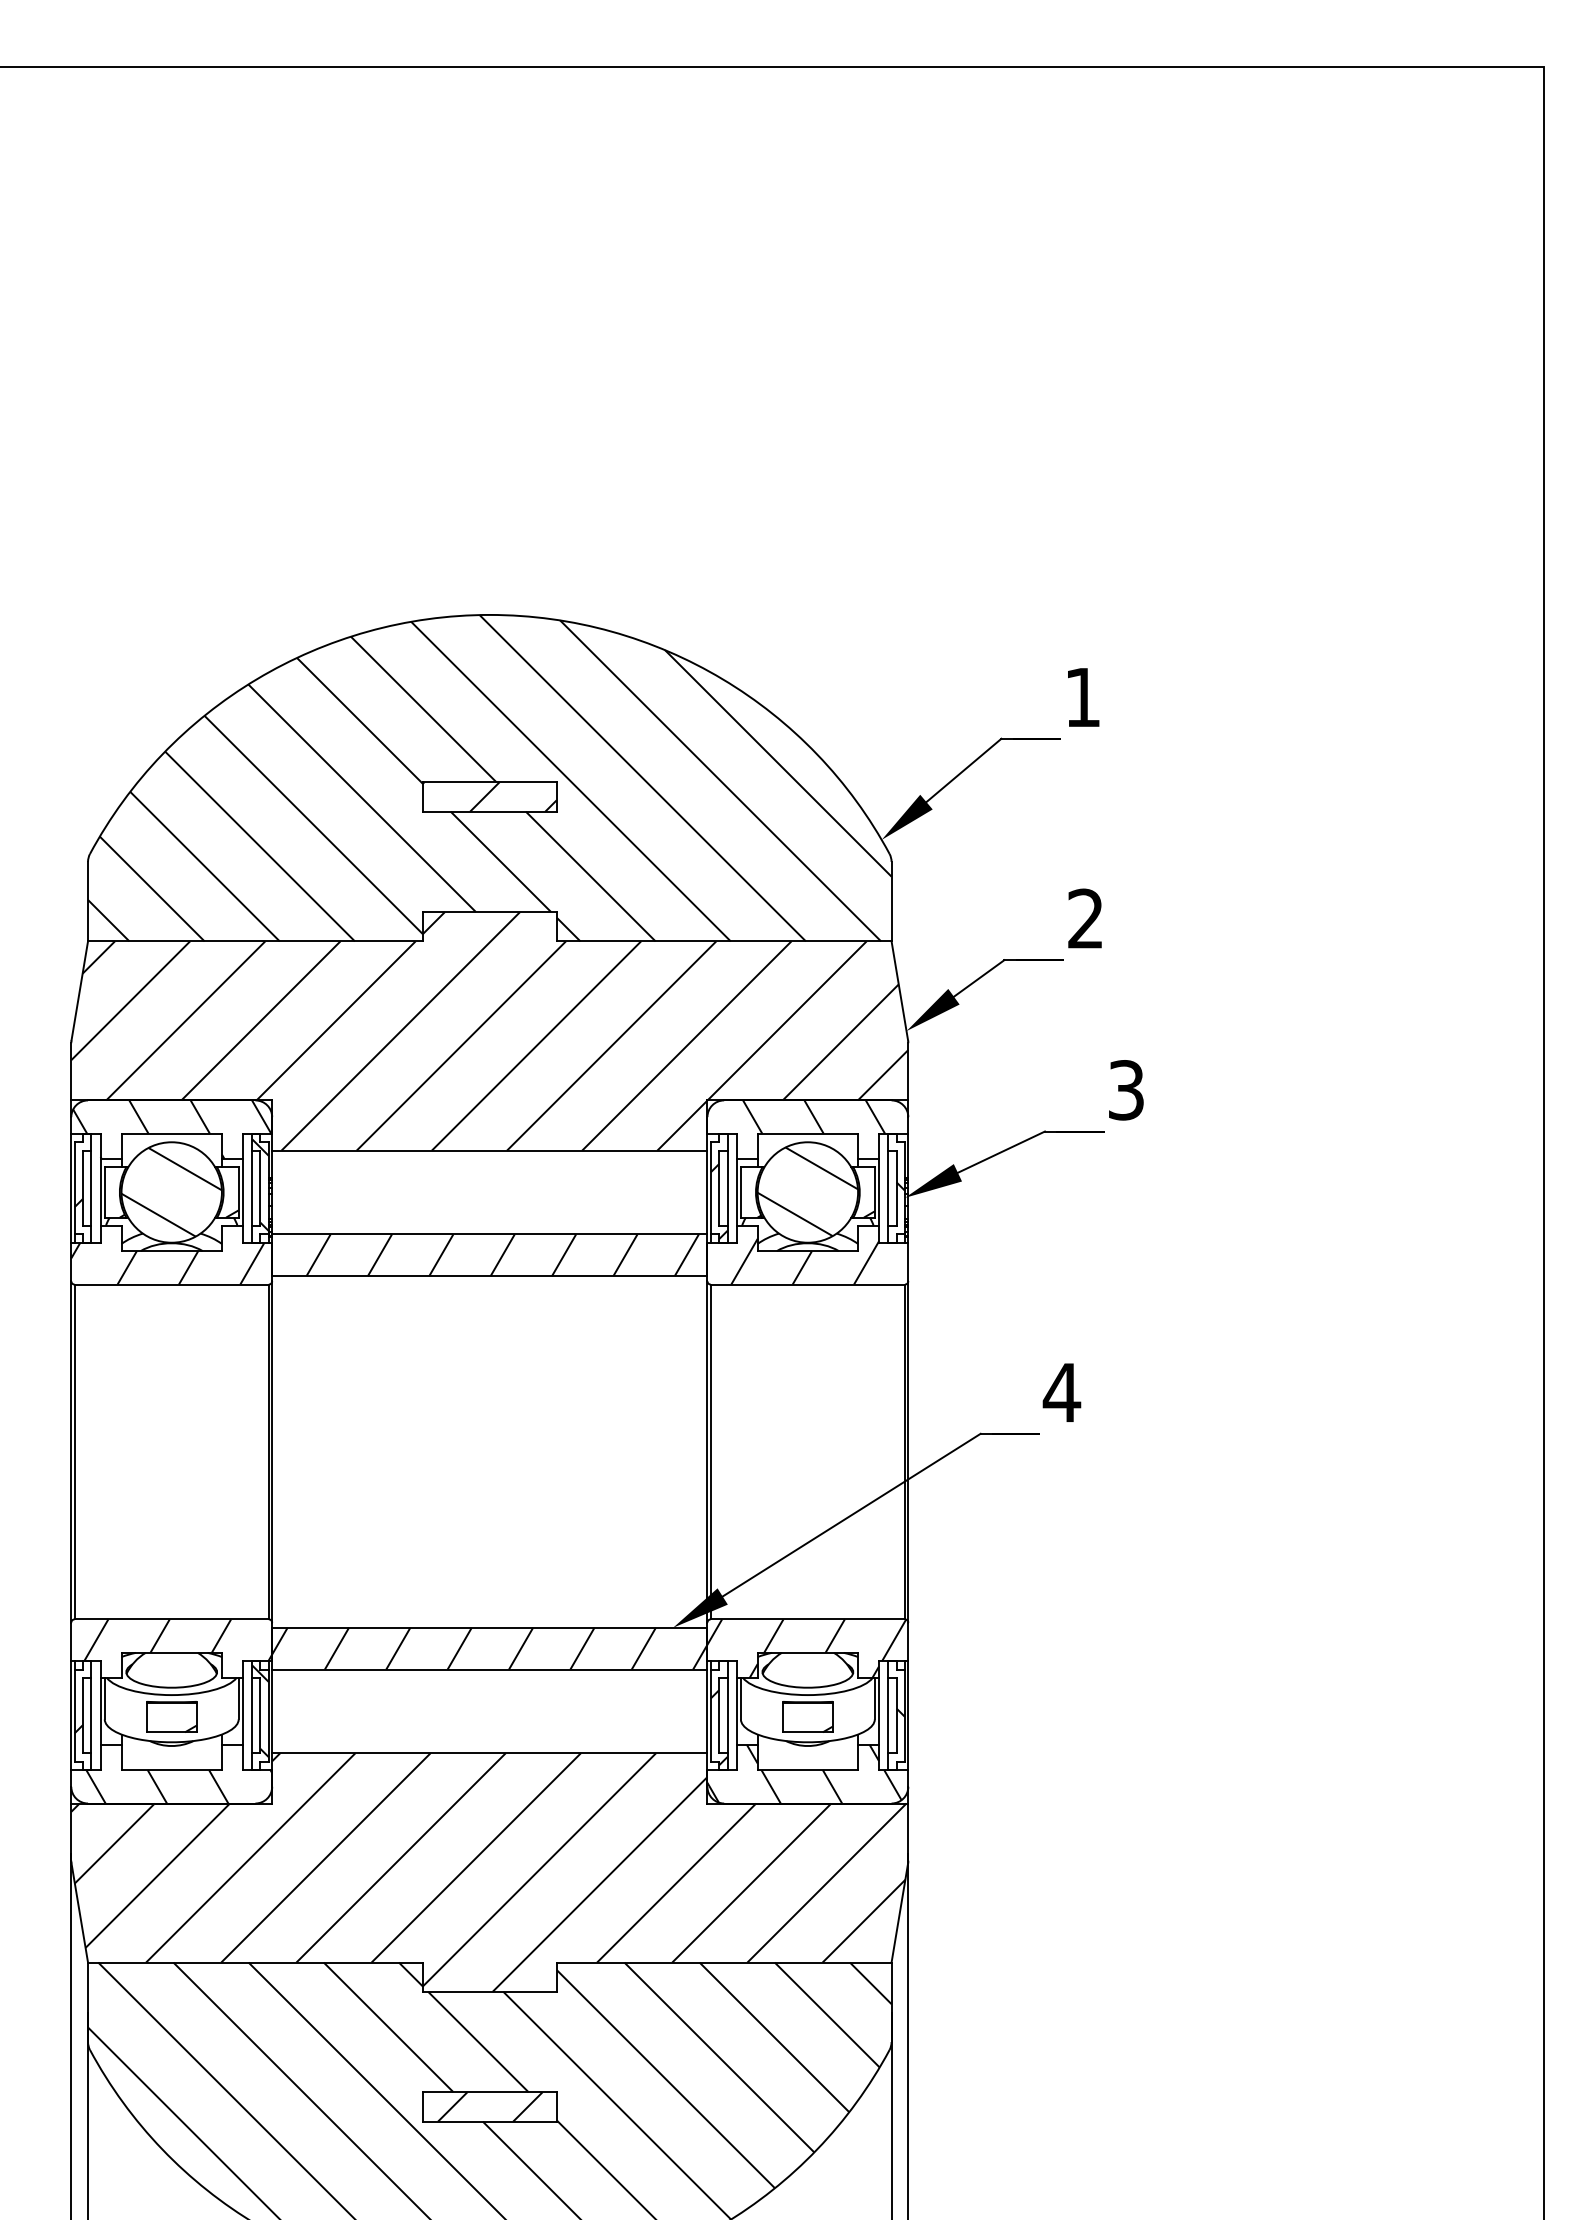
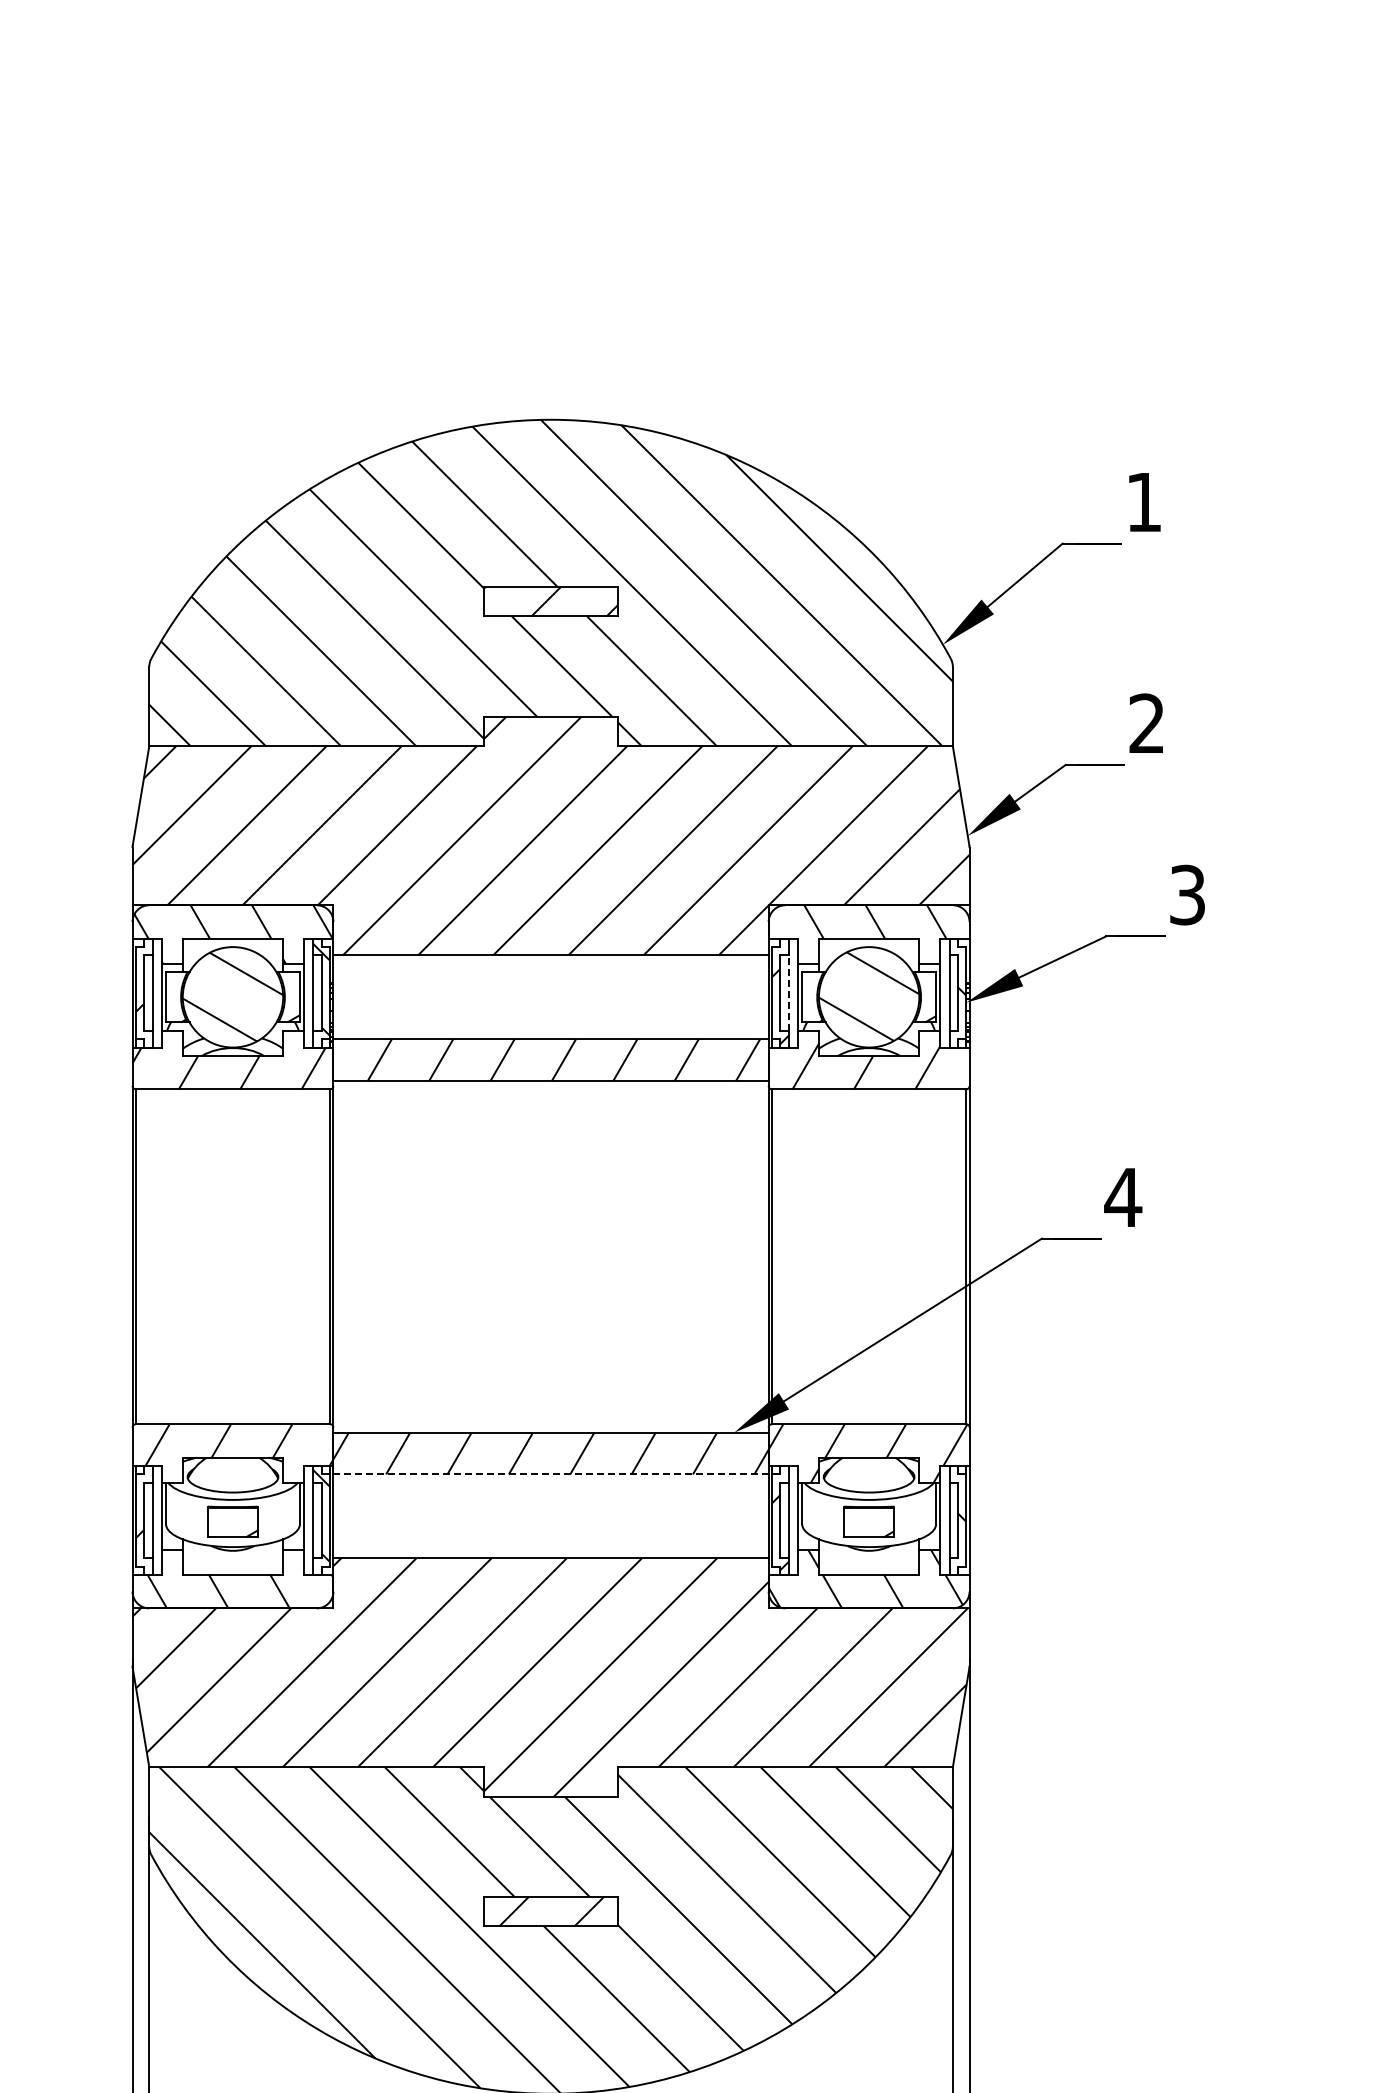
line: (727, 1188) -> (788, 993), solid -> dashed
line: (489, 1669) -> (550, 1474), solid -> dashed

